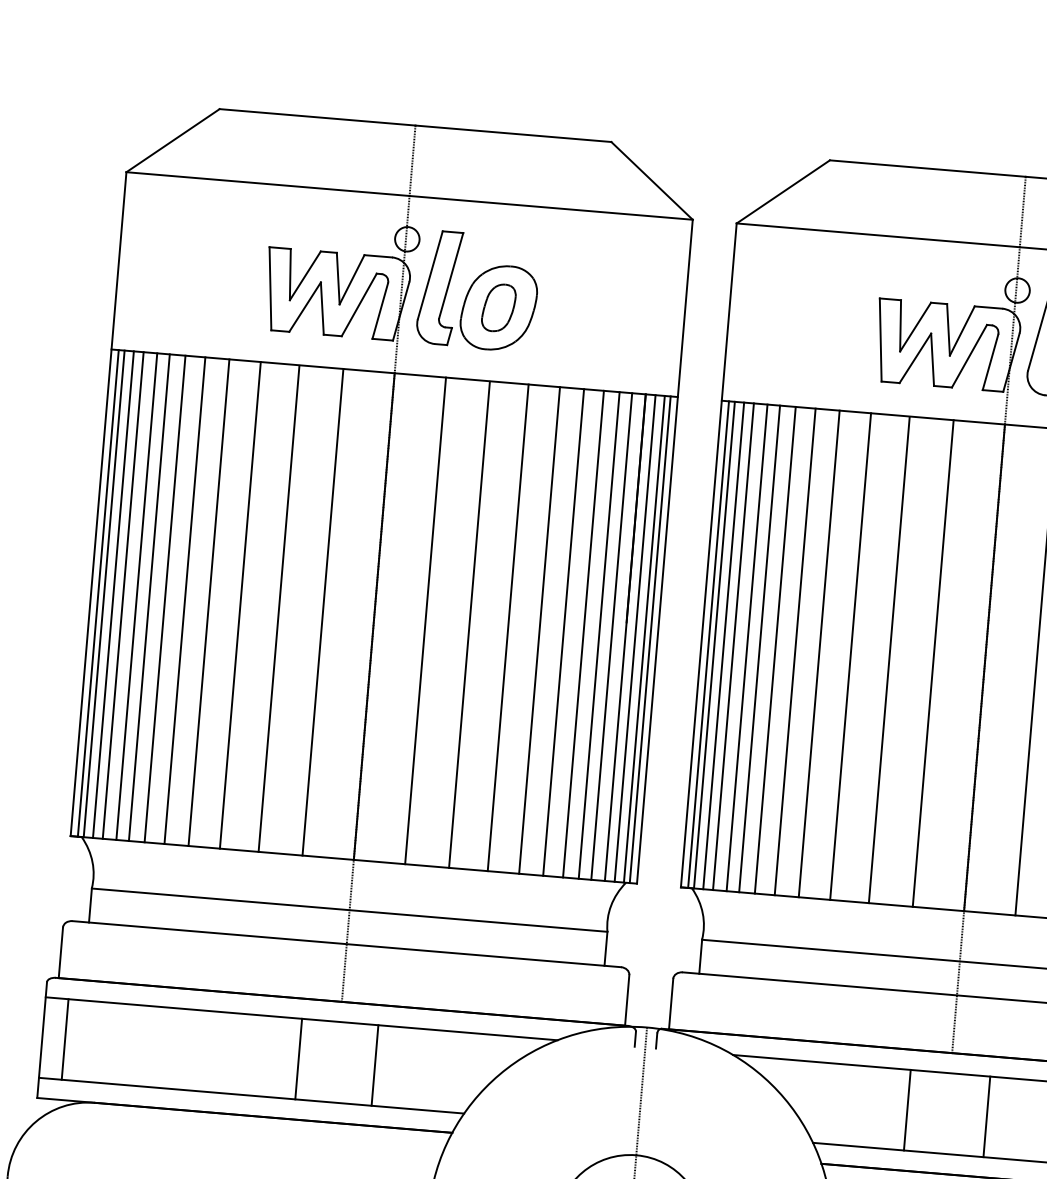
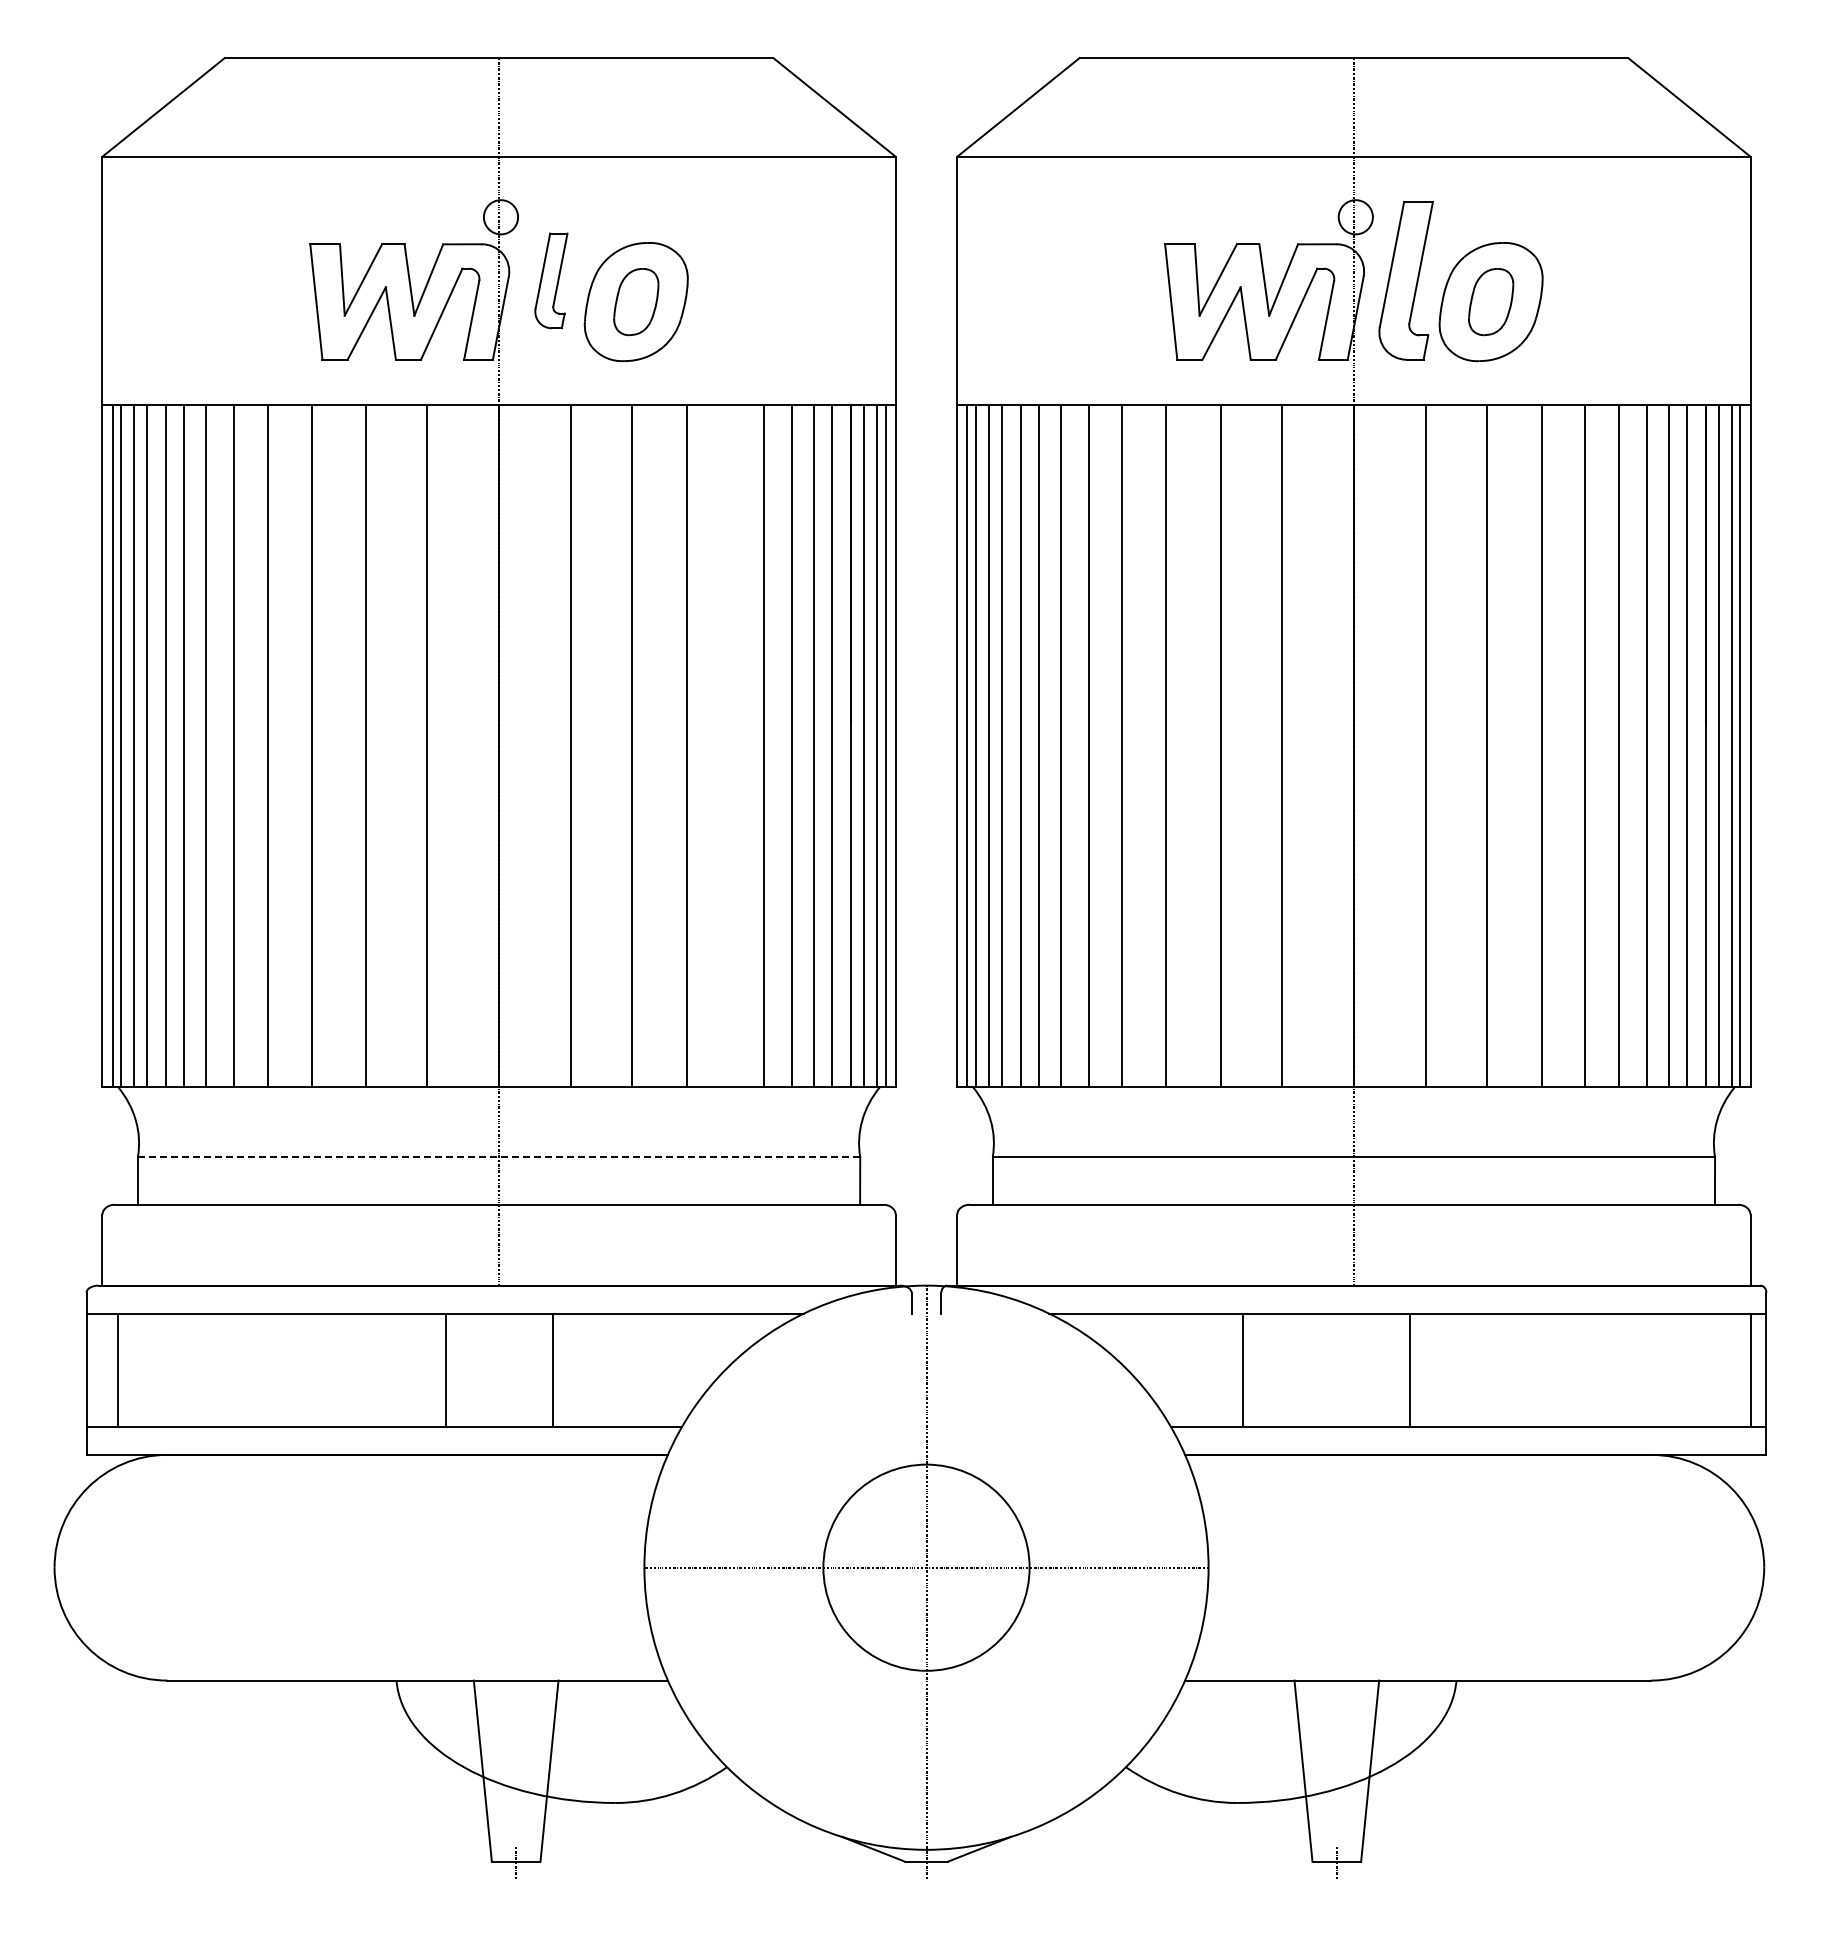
part: (439, 287) -> (551, 280), size x0.6
line: (539, 630) -> (730, 745), removed
line: (349, 910) -> (498, 1157), solid -> dashed
line: (907, 1109) -> (1243, 1369), moved

